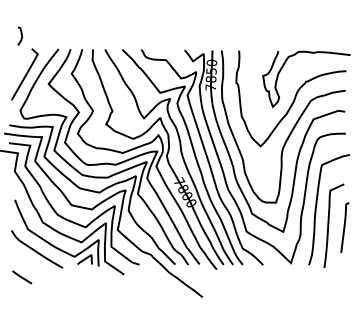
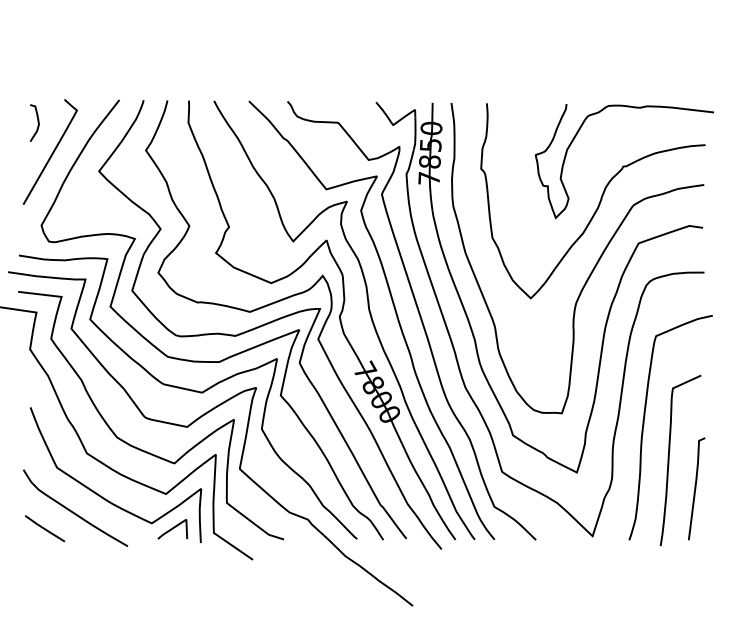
curve: (20, 34) -> (35, 119), moved
curve: (344, 227) -> (695, 488), moved
line: (22, 277) -> (45, 528), moved

